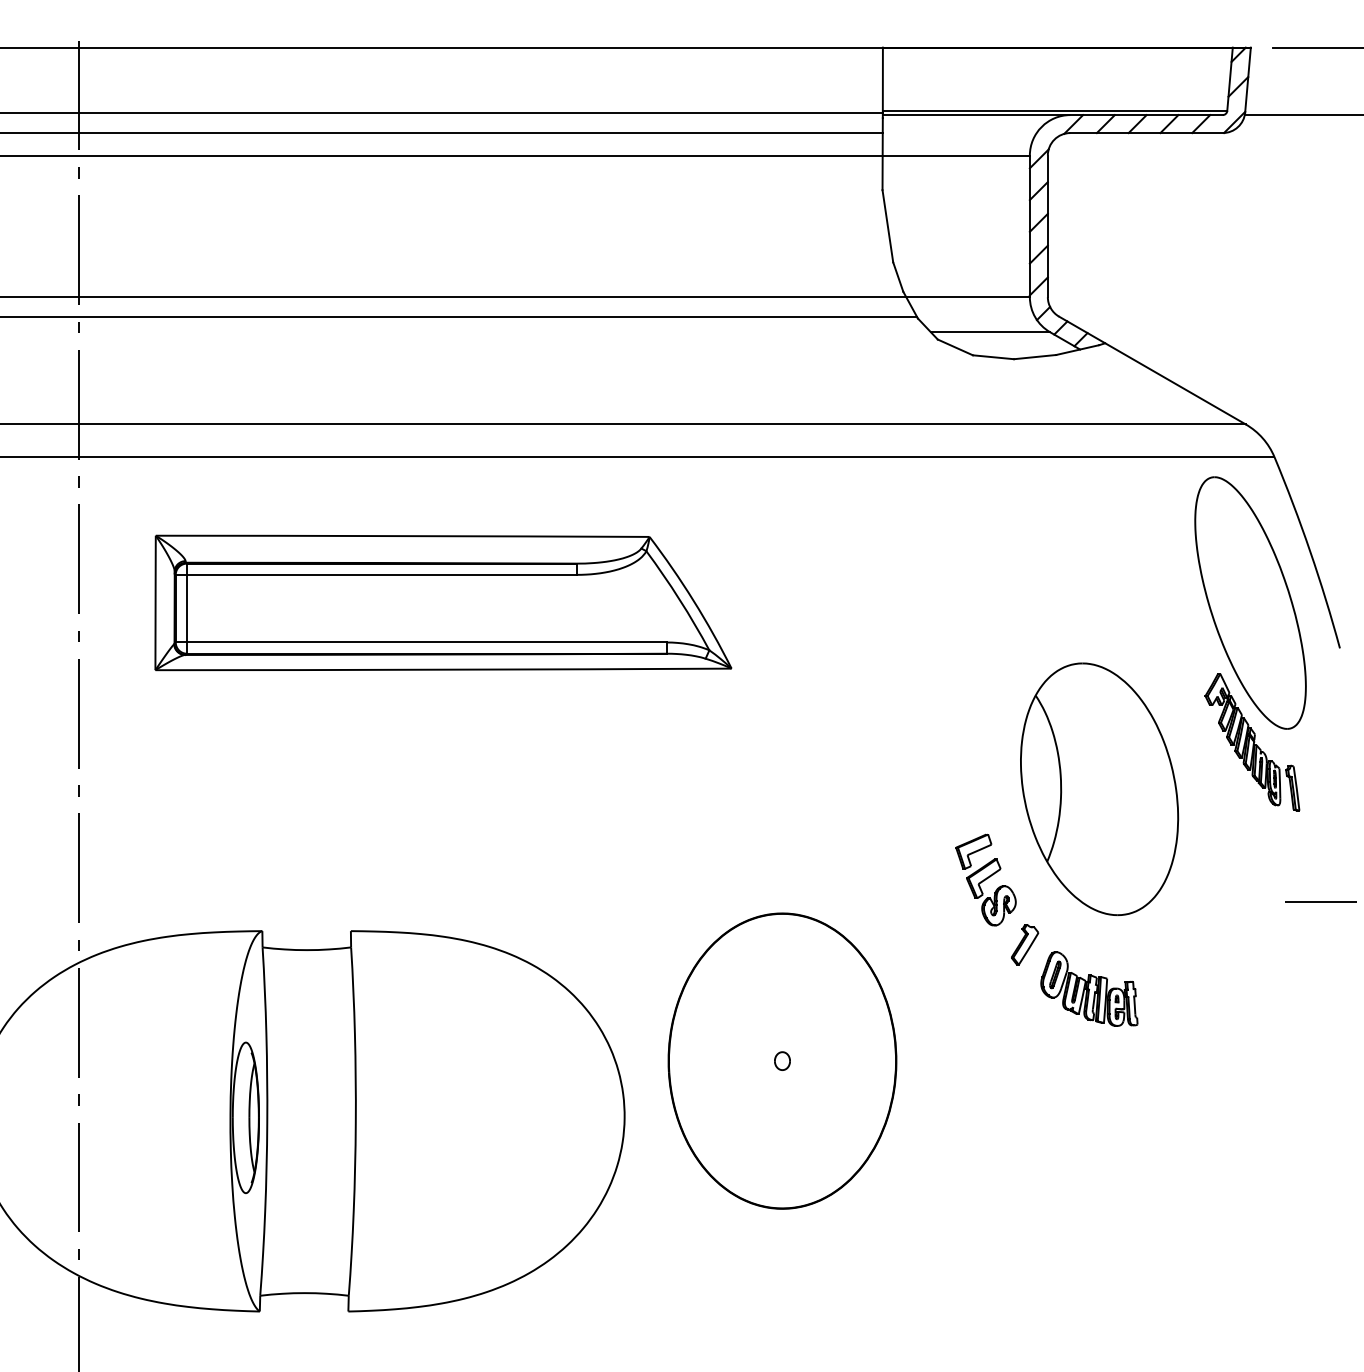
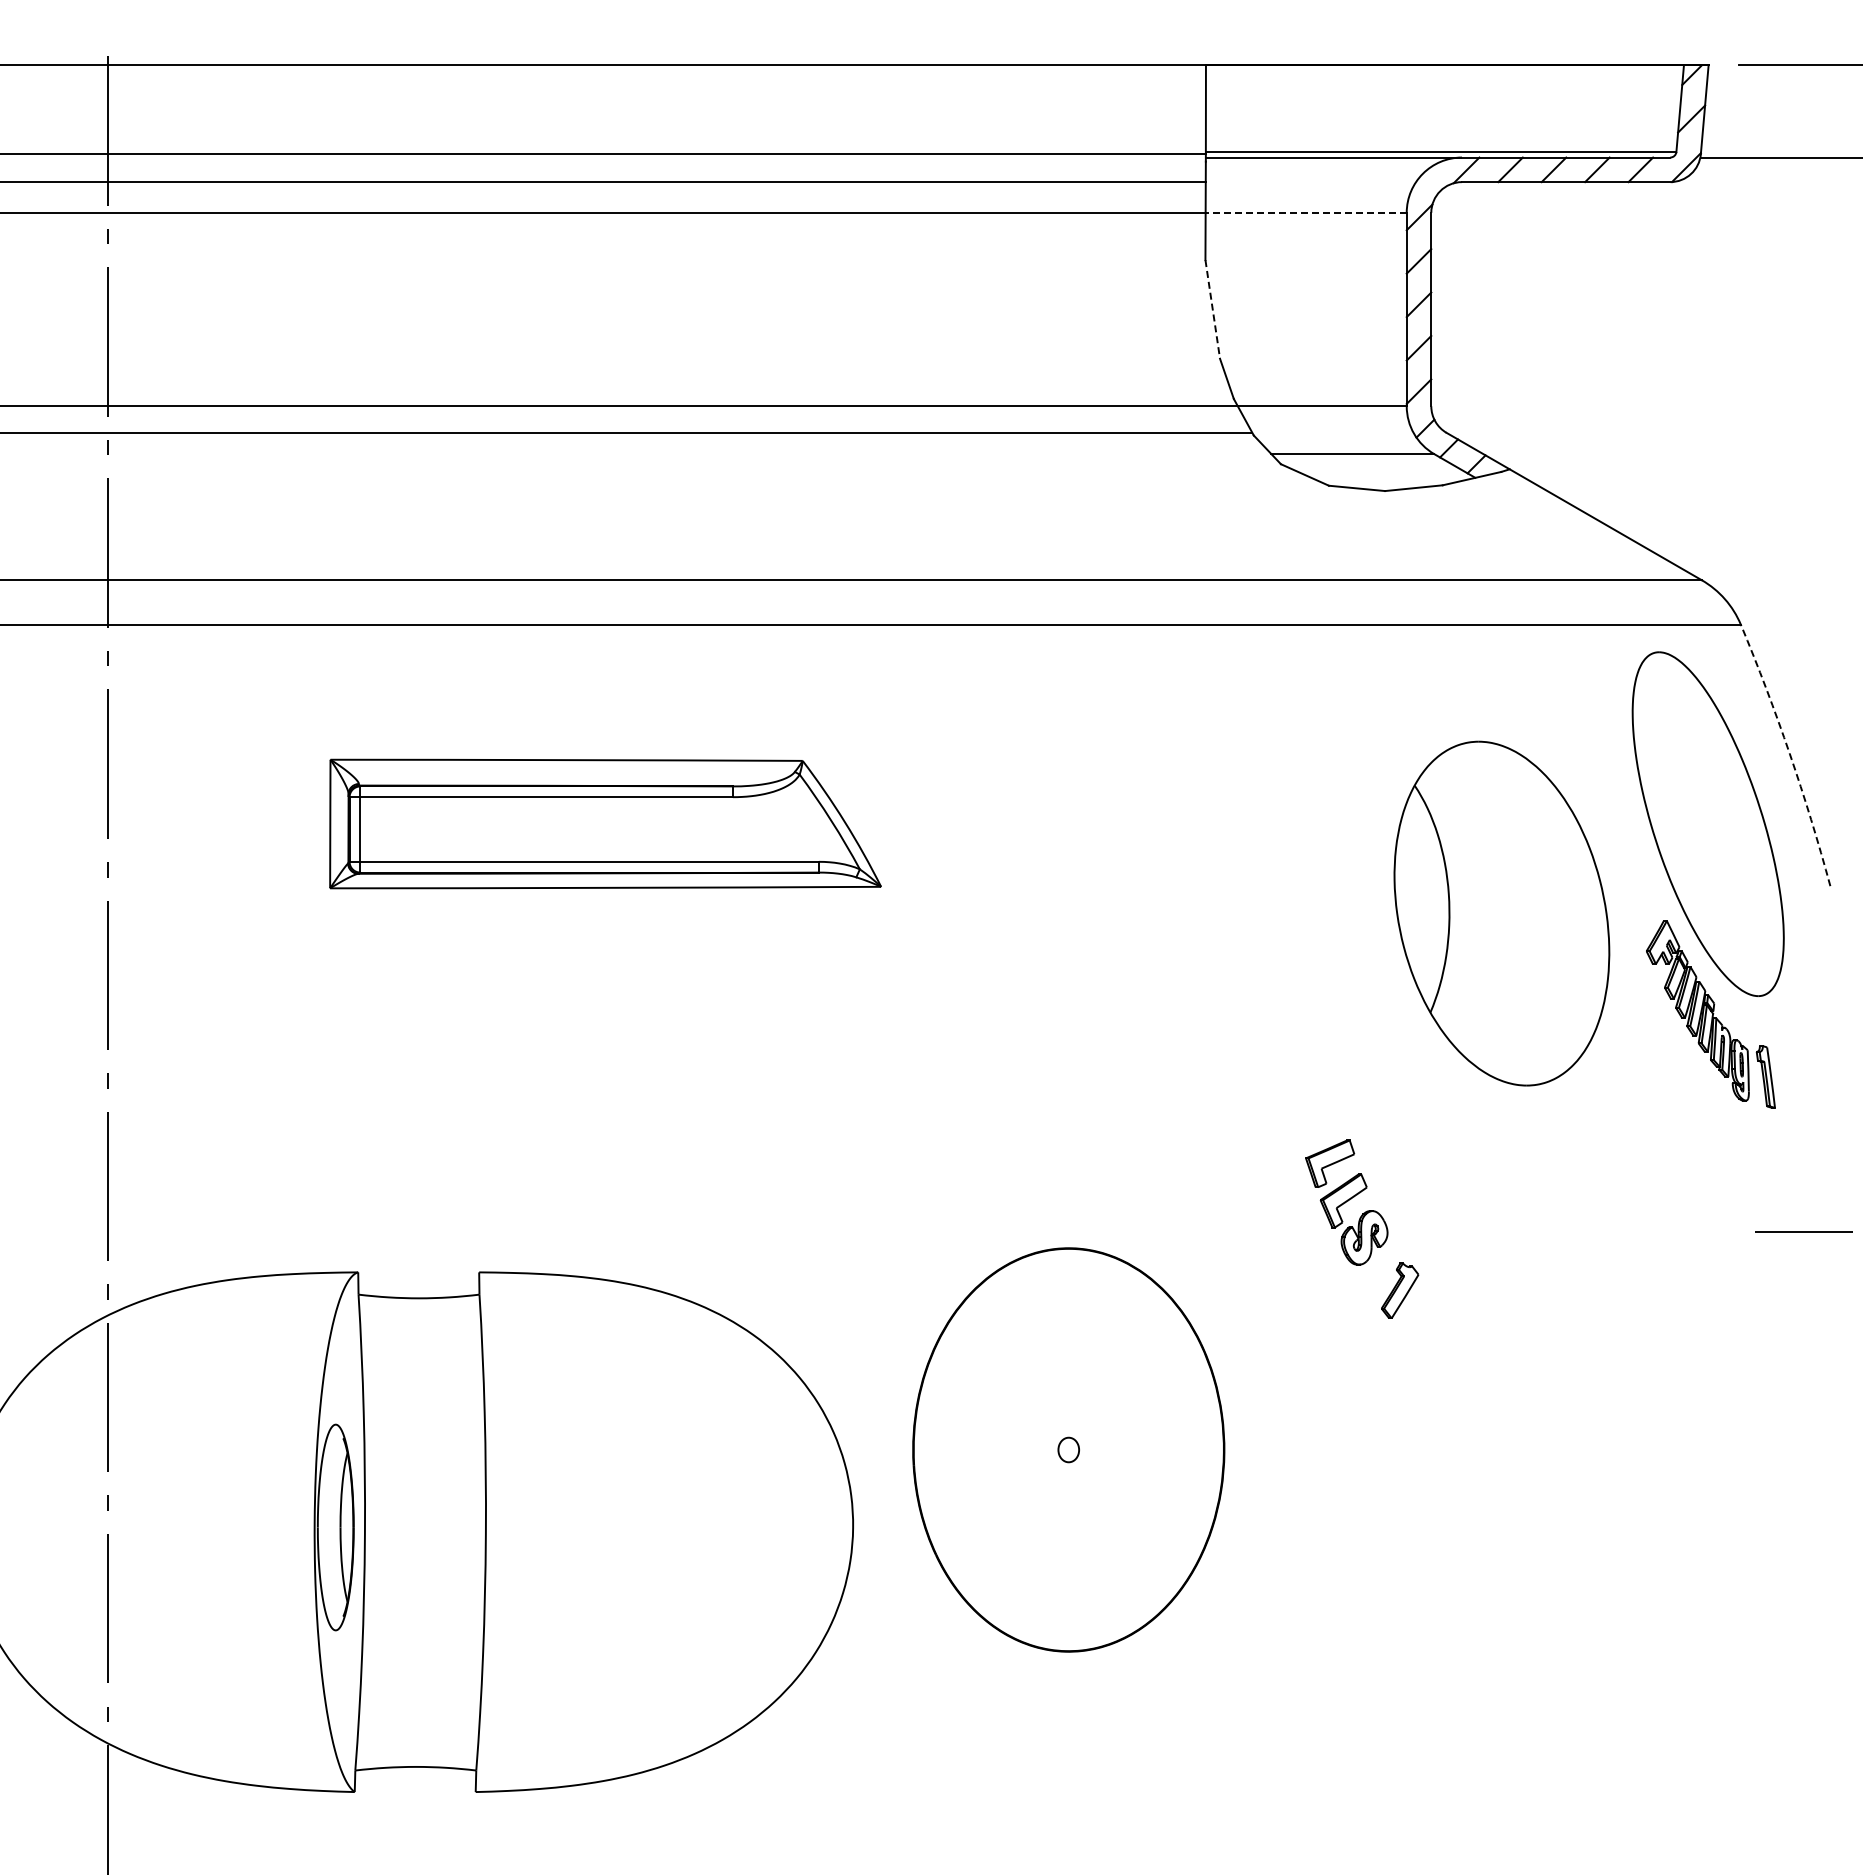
line: (956, 155) -> (1306, 212), solid -> dashed
line: (887, 226) -> (1212, 309), solid -> dashed
arc: (1310, 551) -> (1789, 753), solid -> dashed
part: (443, 602) -> (605, 823), size x0.7
part: (1099, 789) -> (1501, 913), moved
part: (1088, 989) -> (1487, 1351), removed

